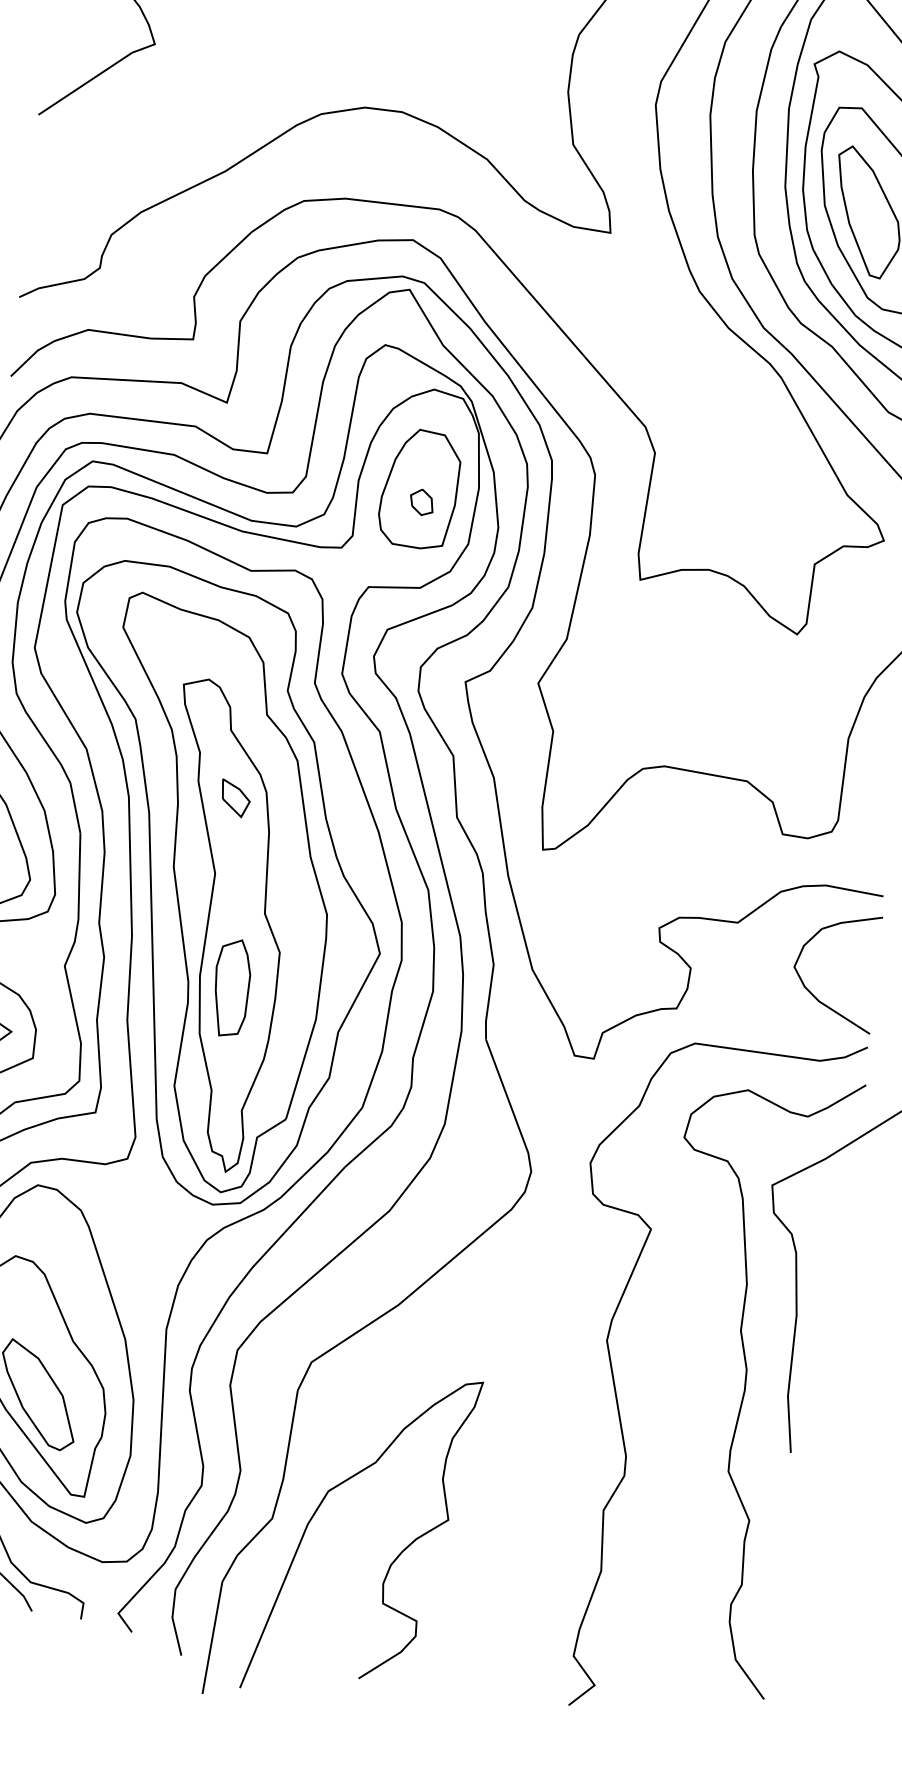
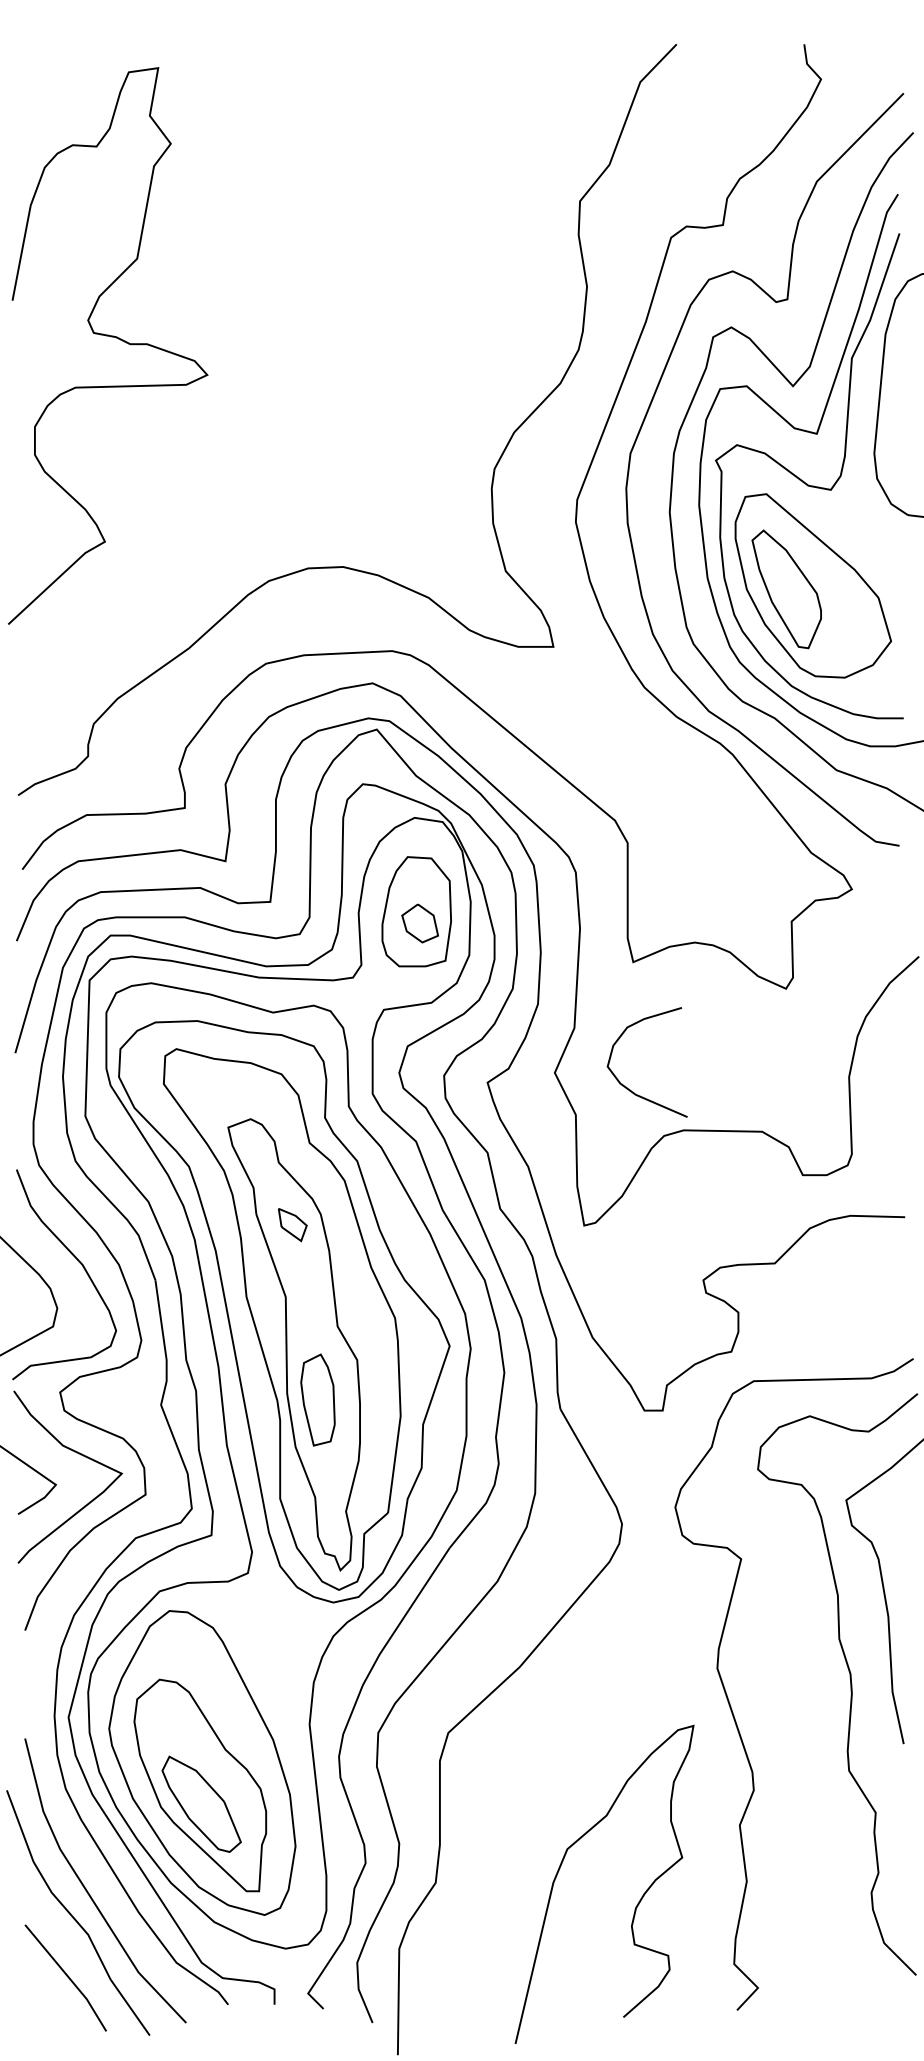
part: (422, 502) -> (420, 923), size x1.6
curve: (810, 991) -> (626, 1086), moved
curve: (394, 1558) -> (638, 1901), moved

